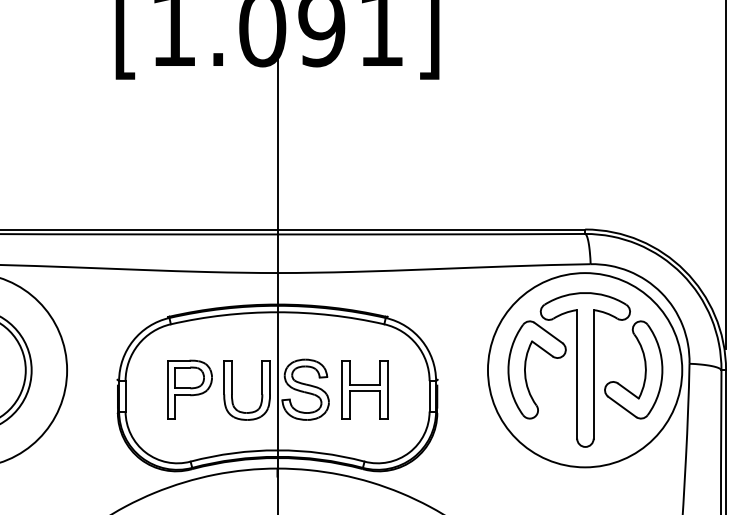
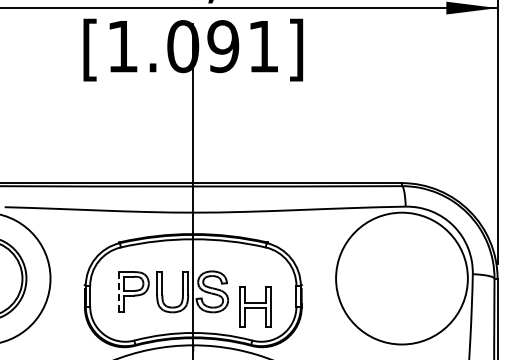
part: (585, 370) -> (402, 278), removed
line: (167, 389) -> (118, 291), solid -> dashed
part: (364, 389) -> (255, 306), moved

